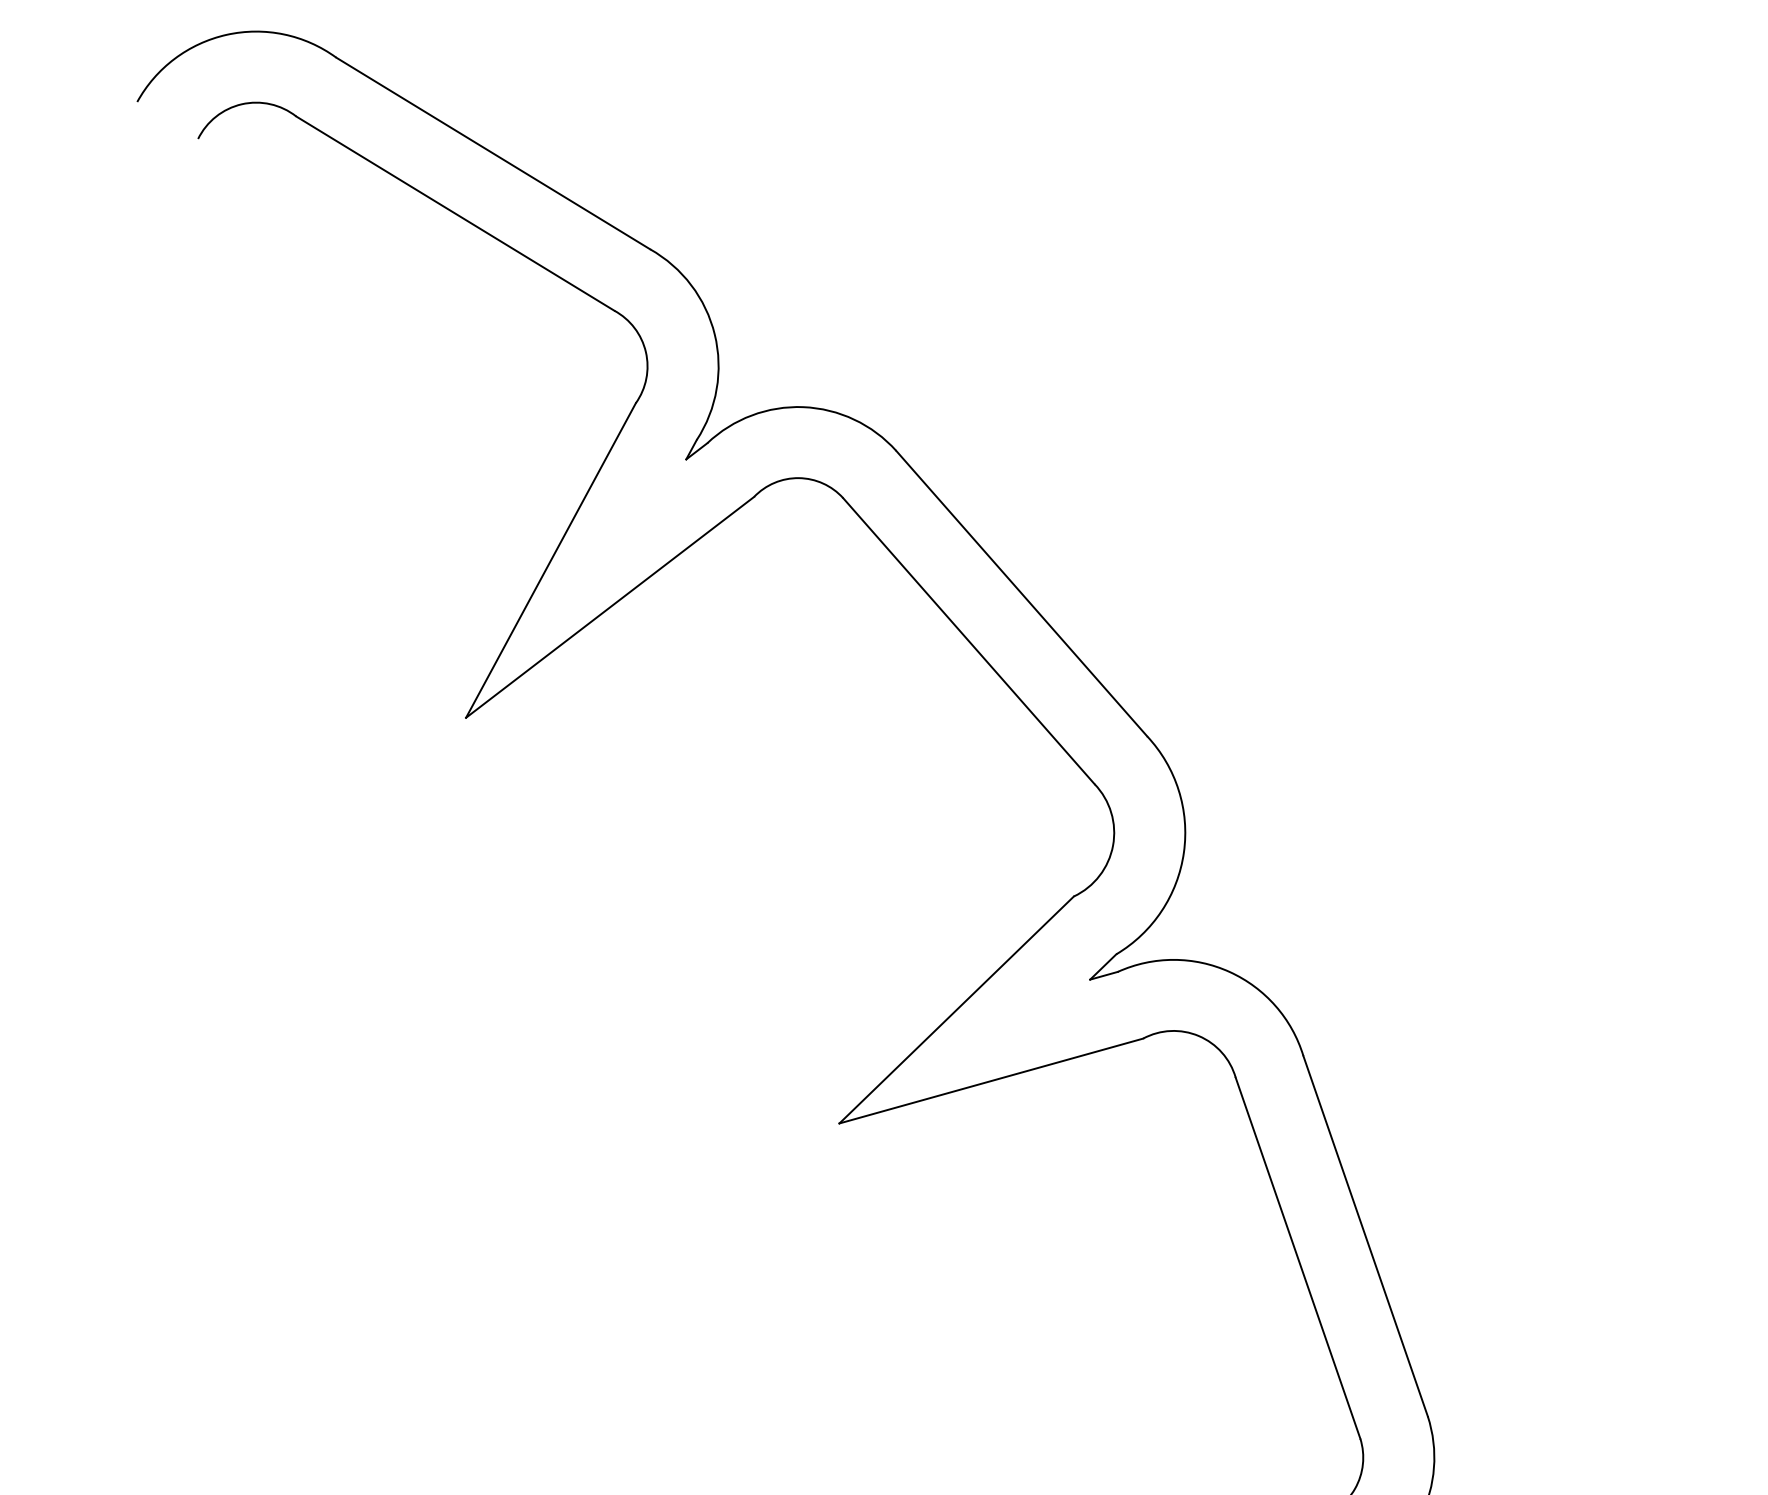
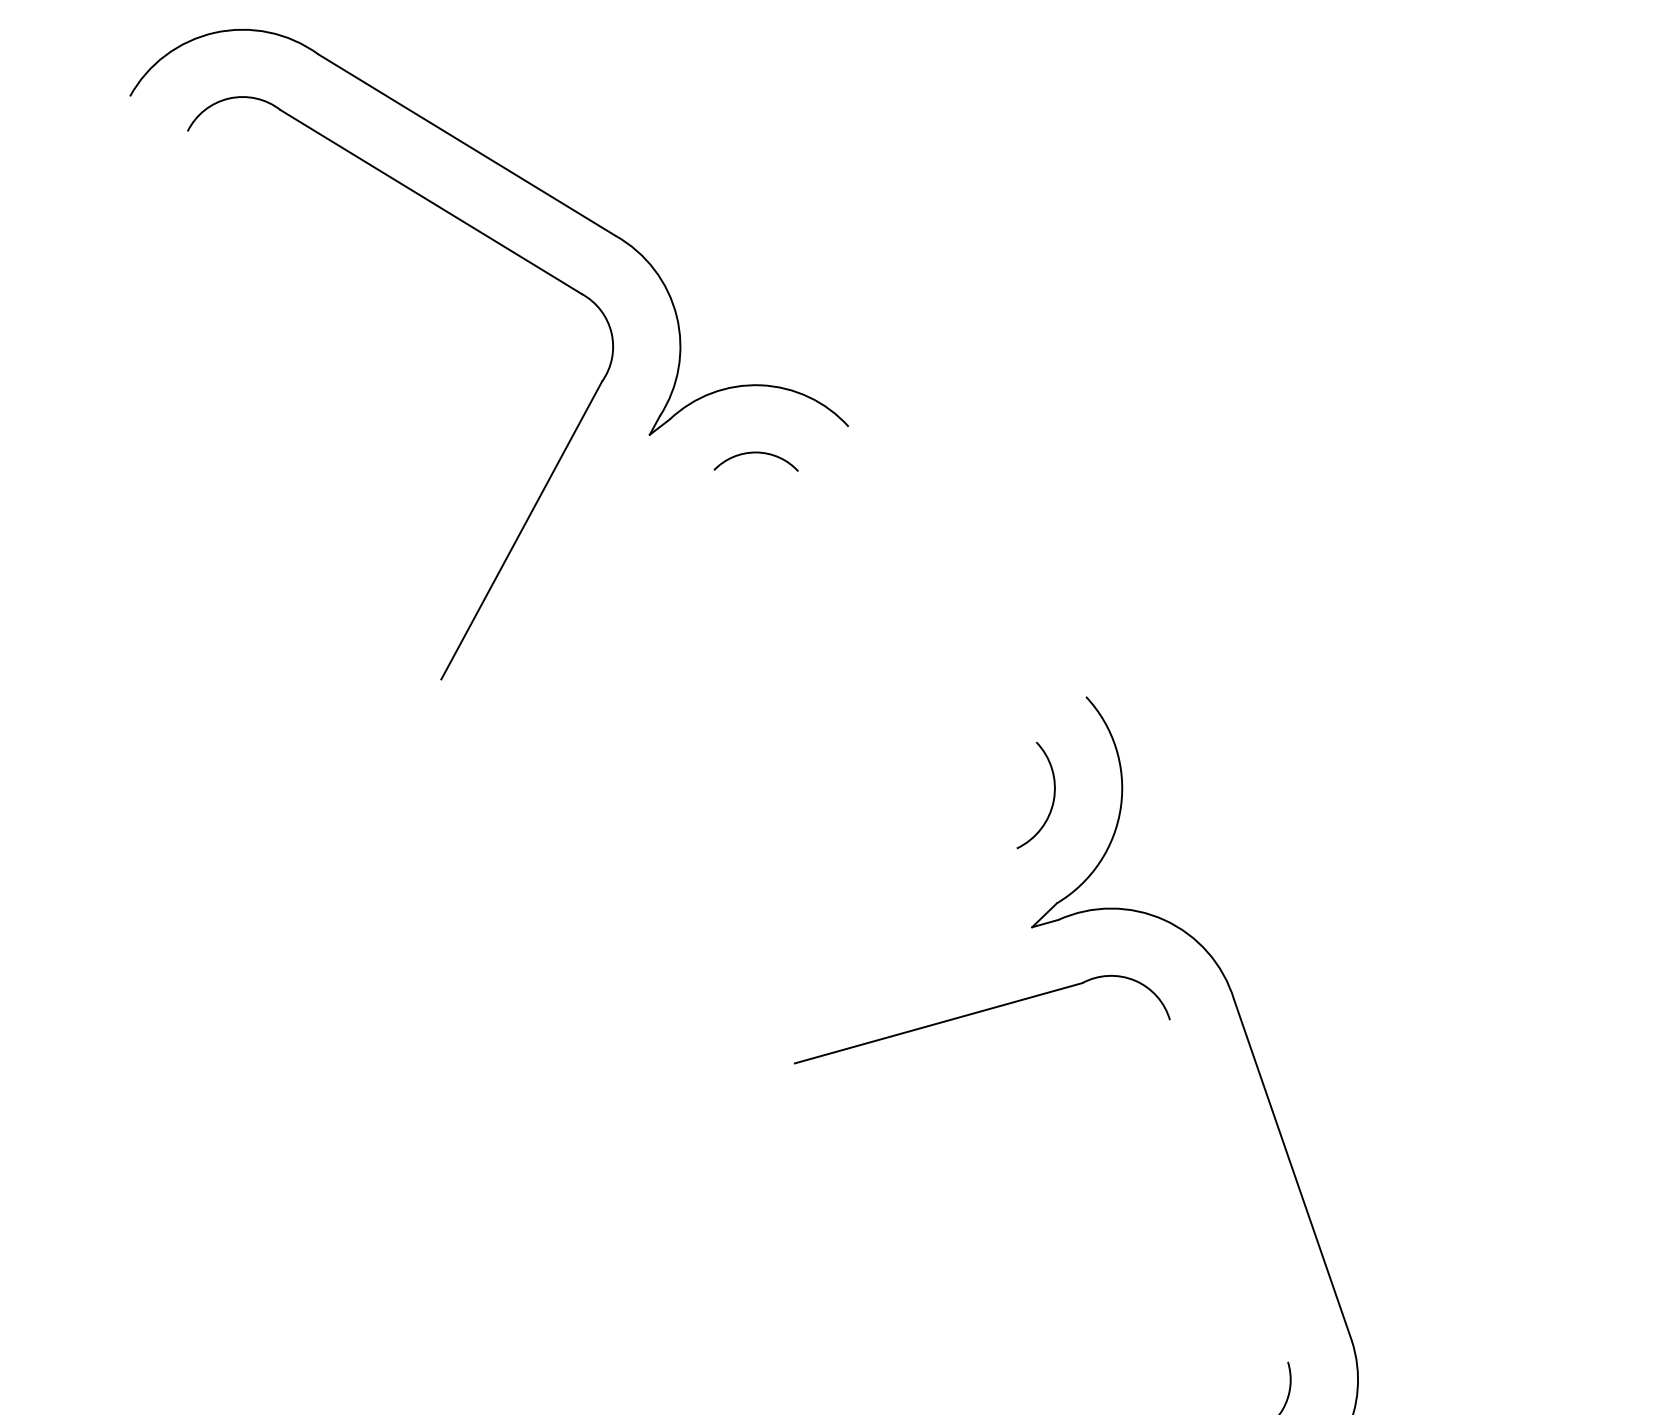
line: (1021, 593) -> (967, 561), removed
line: (609, 607) -> (577, 574), removed
line: (969, 640) -> (917, 606), removed
line: (956, 1009) -> (905, 955), removed
line: (1297, 1257) -> (1228, 1190), removed

